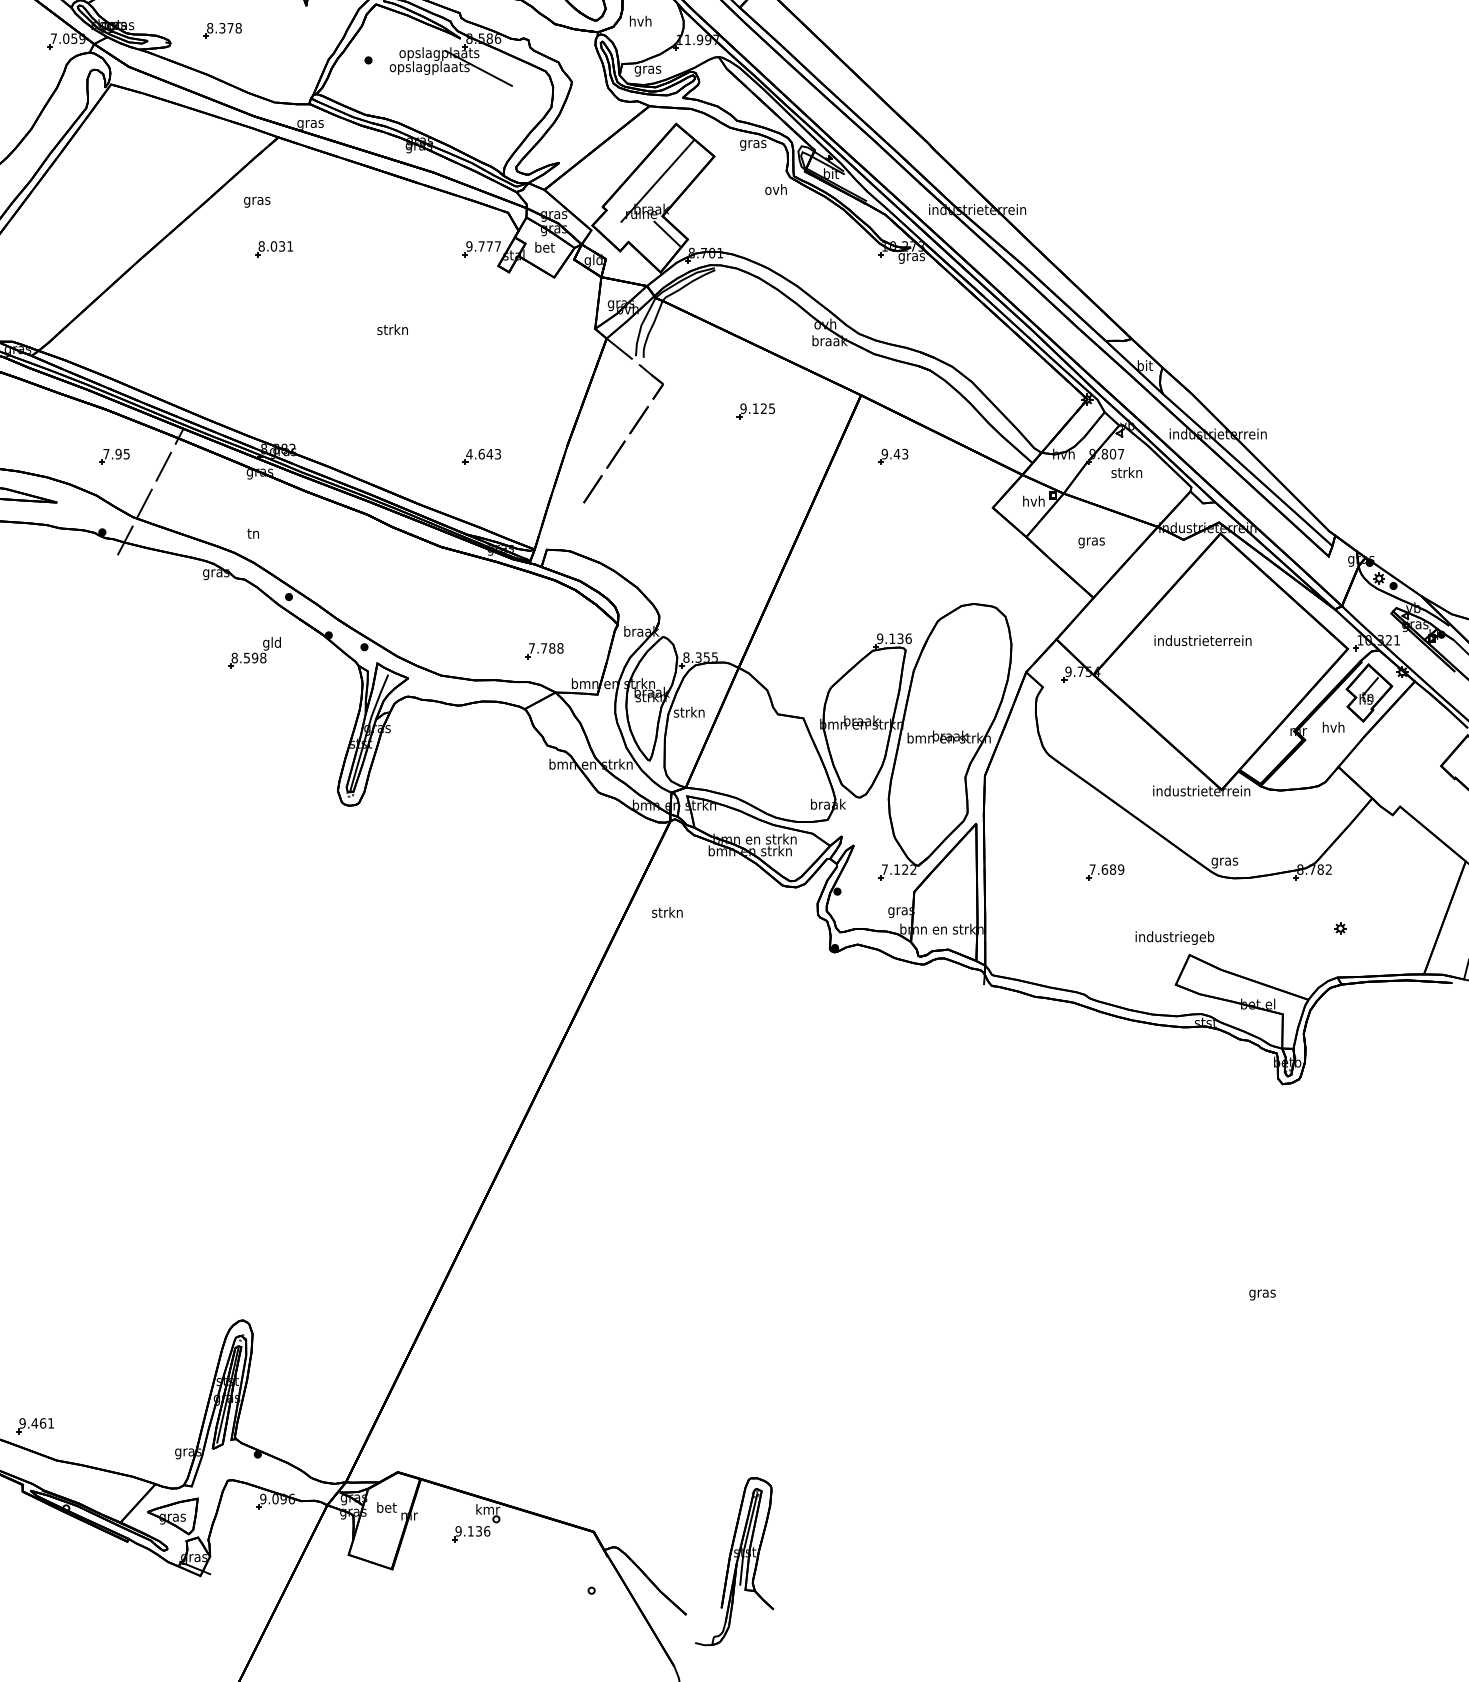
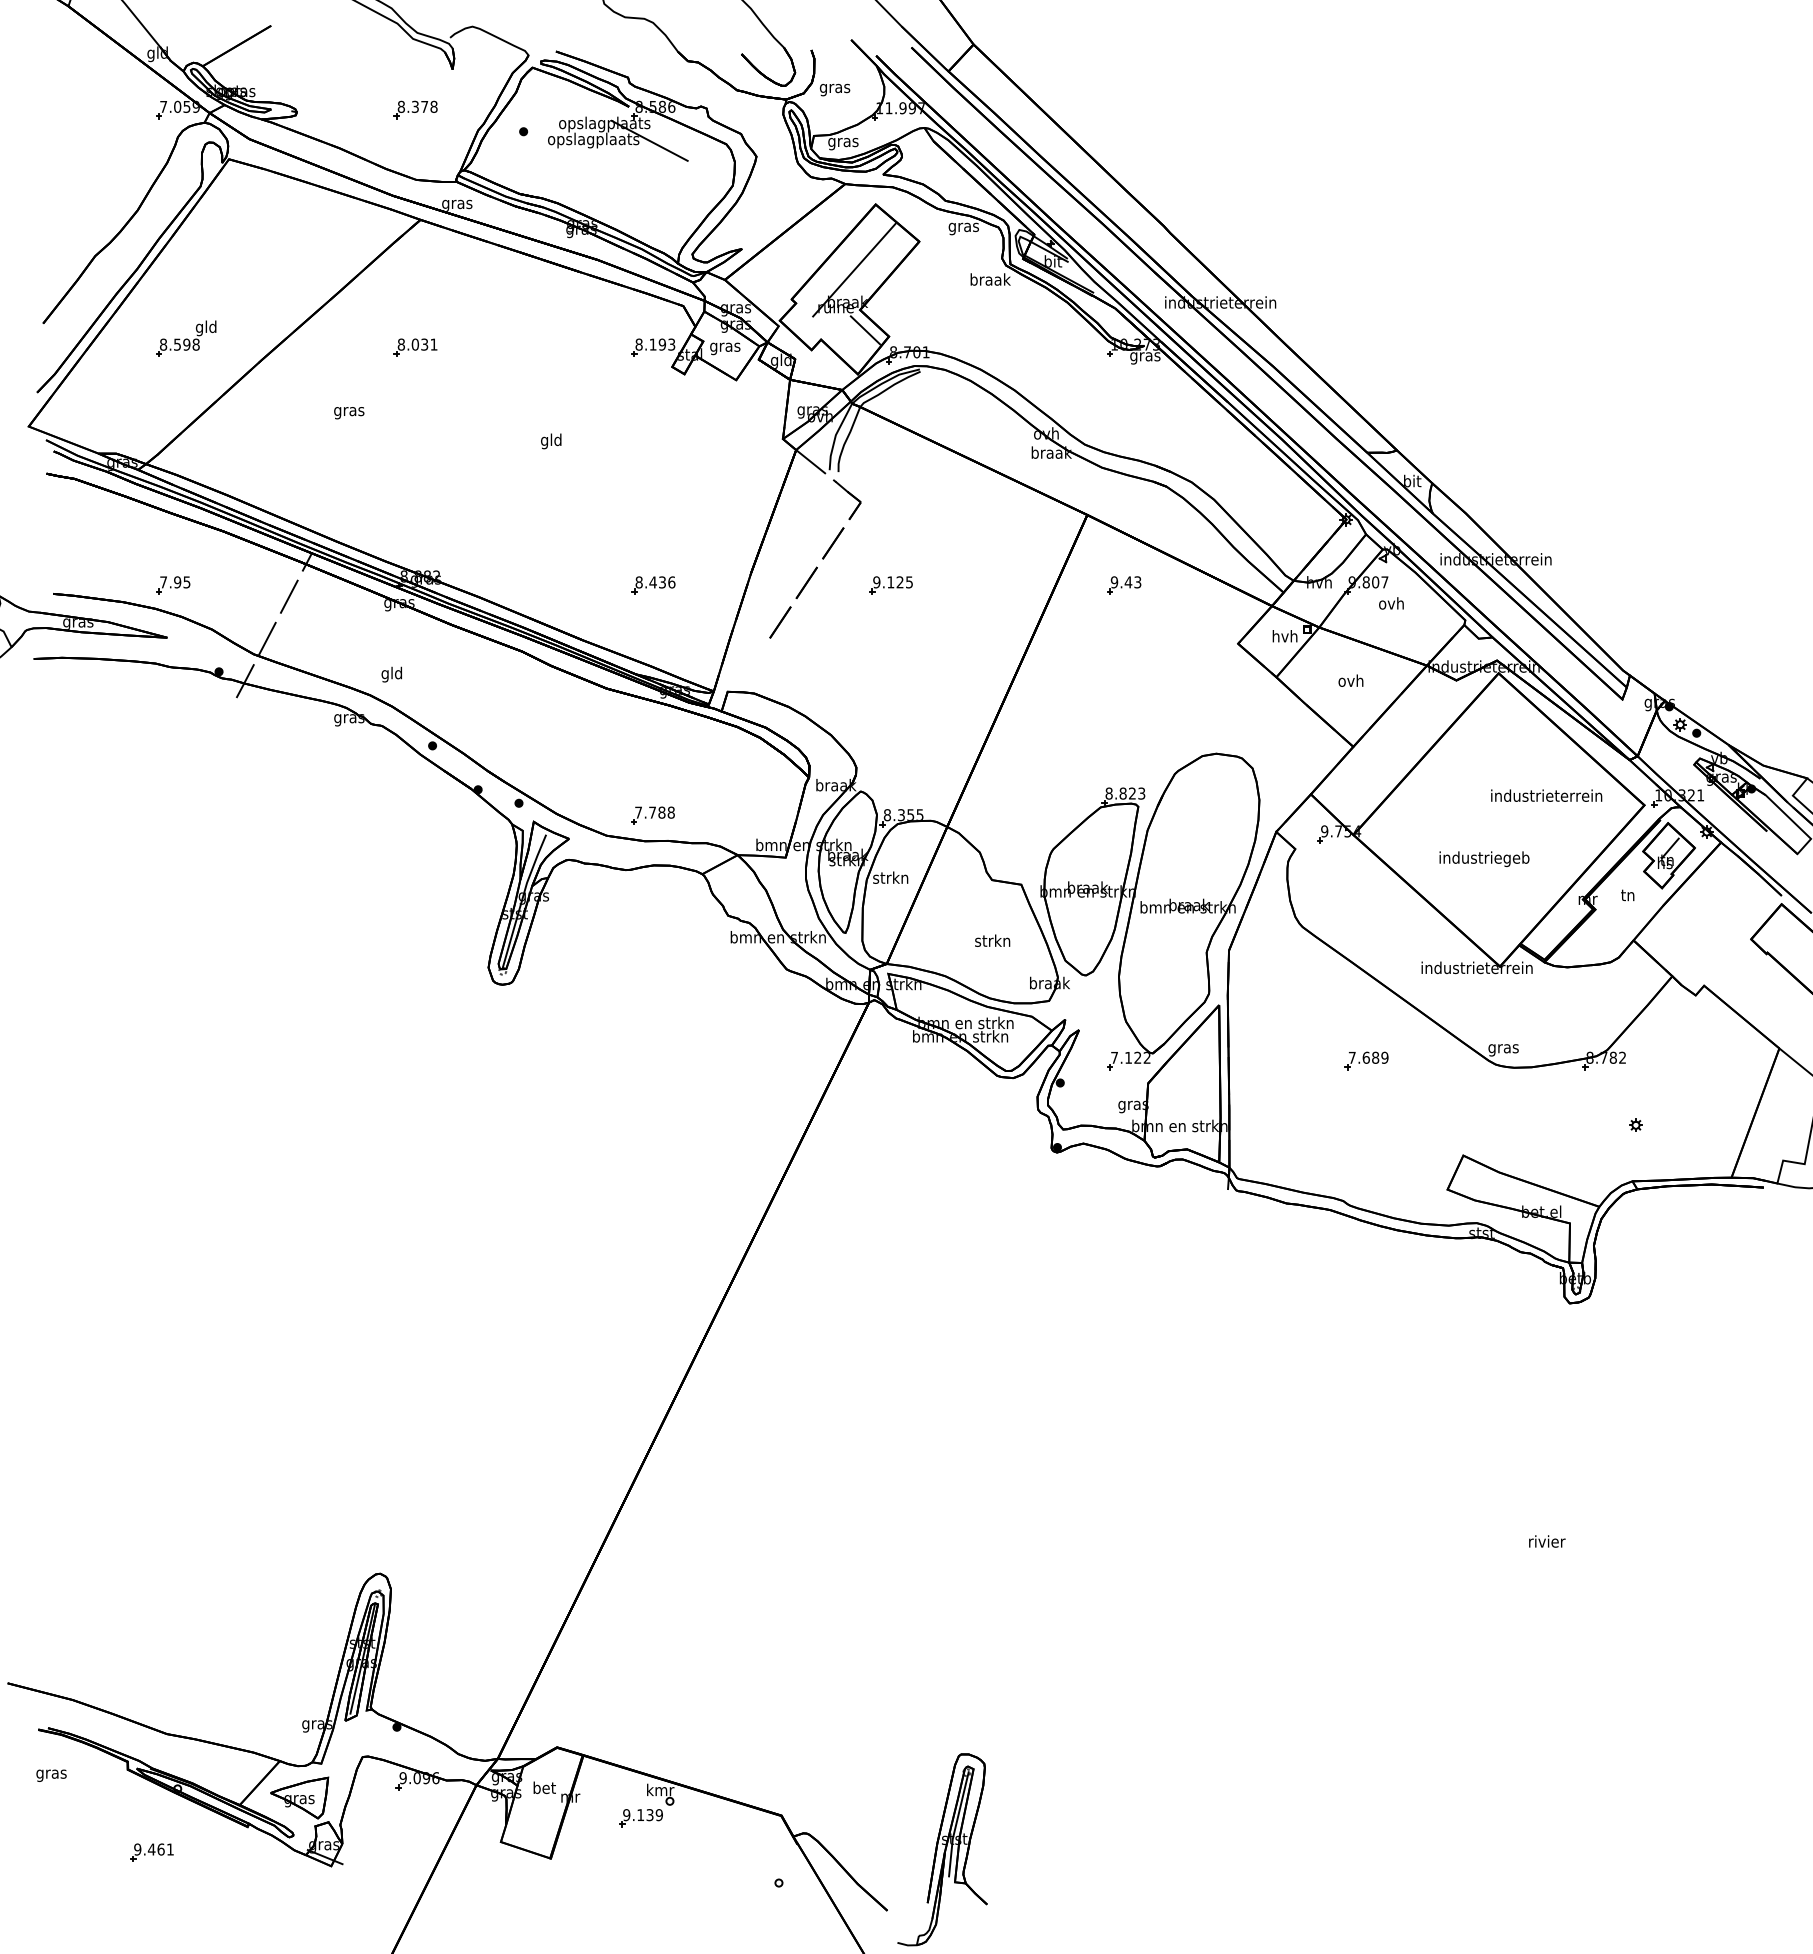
text: (640, 22) -> (834, 88), hvh -> gras
part: (222, 30) -> (415, 109), moved
text: (776, 189) -> (990, 279), ovh -> braak
text: (257, 202) -> (349, 413), moved
text: (483, 246) -> (655, 344), 9.777 -> 8.193
text: (544, 248) -> (725, 347), bet -> gras
text: (392, 331) -> (550, 441), strkn -> gld
part: (755, 411) -> (890, 585), moved
text: (483, 454) -> (655, 582), 4.643 -> 8.436
part: (115, 456) -> (173, 585), moved
text: (1126, 472) -> (1390, 603), strkn -> ovh
text: (253, 534) -> (391, 674), tn -> gld
text: (1091, 541) -> (1351, 682), gras -> ovh
text: (894, 638) -> (1125, 793), 9.136 -> 8.823
text: (1202, 640) -> (1546, 795), moved
part: (544, 650) -> (652, 815), moved
part: (254, 652) -> (186, 338), moved
text: (1333, 726) -> (1627, 894), hvh -> tn
text: (667, 912) -> (992, 940), moved
text: (1174, 937) -> (1484, 858), moved
text: (1263, 1293) -> (1547, 1542), gras -> rivier
part: (34, 1425) -> (151, 1852), moved
text: (487, 1531) -> (659, 1815), 9.136 -> 9.139

